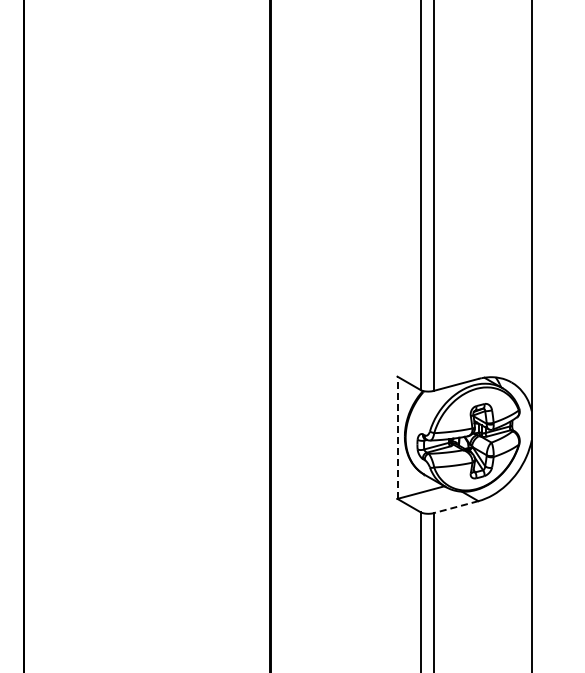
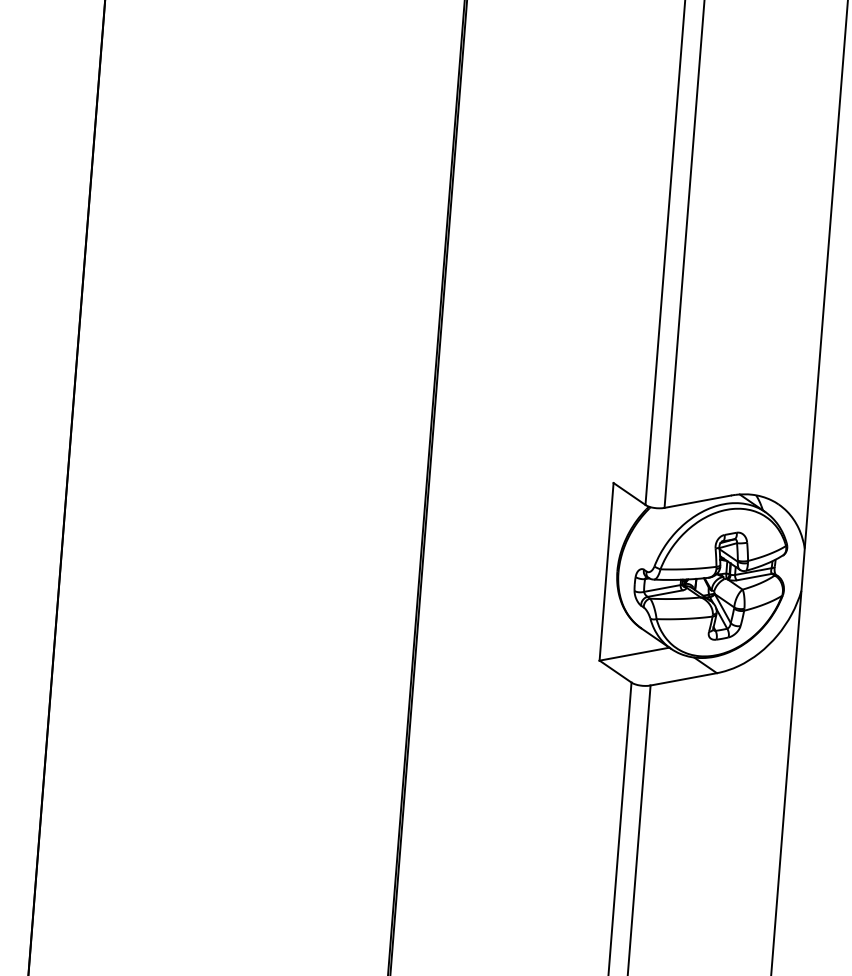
line: (397, 437) -> (606, 571), dashed -> solid
line: (455, 507) -> (682, 679), dashed -> solid

